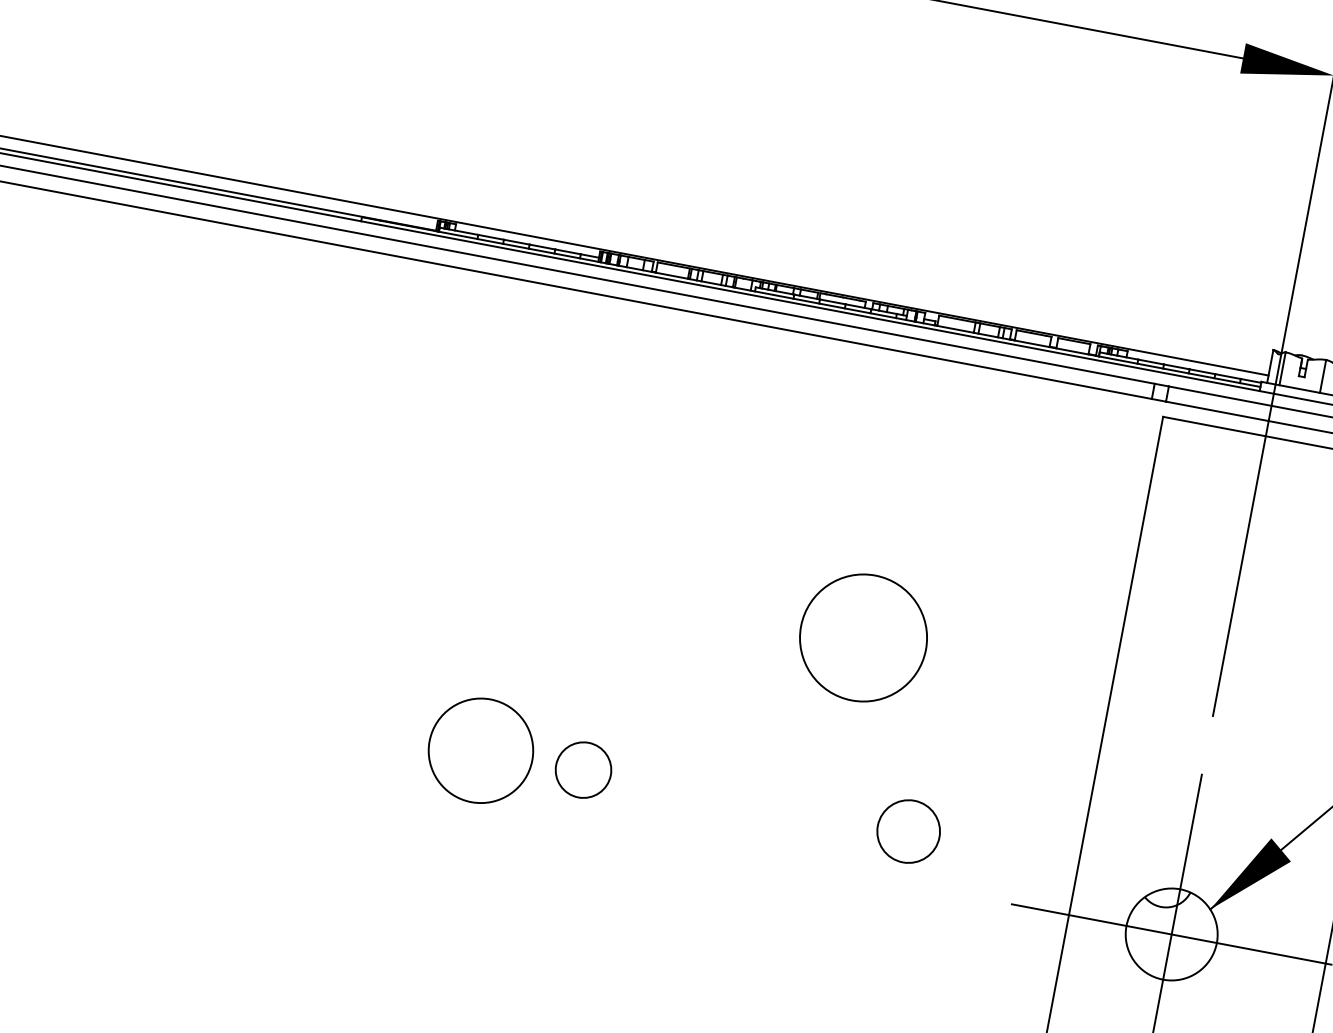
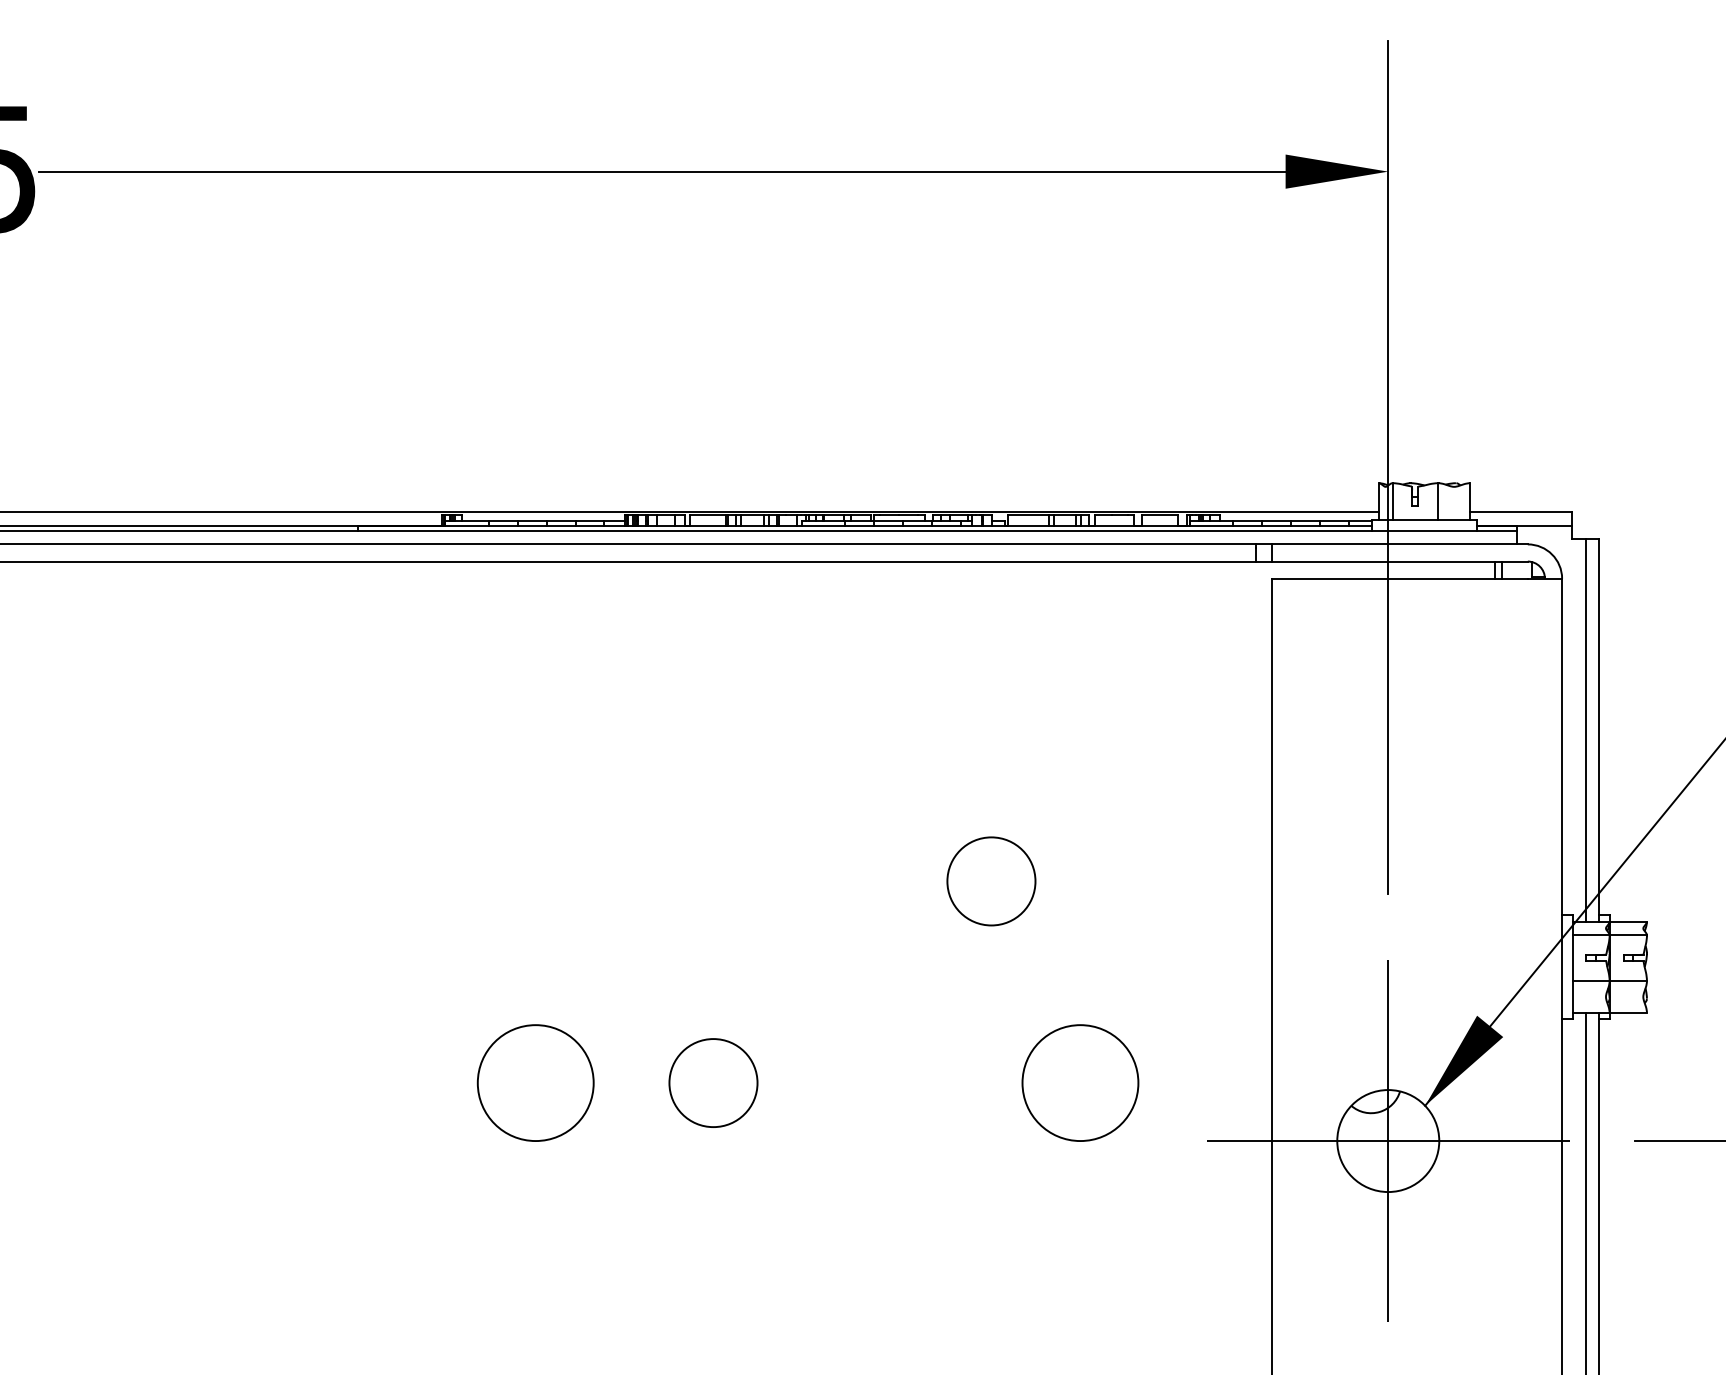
circle: (863, 638) -> (991, 881), size x0.62
circle: (480, 750) -> (535, 1082), moved
circle: (583, 769) -> (713, 1082), size x1.43
circle: (908, 831) -> (1080, 1082), size x1.67

